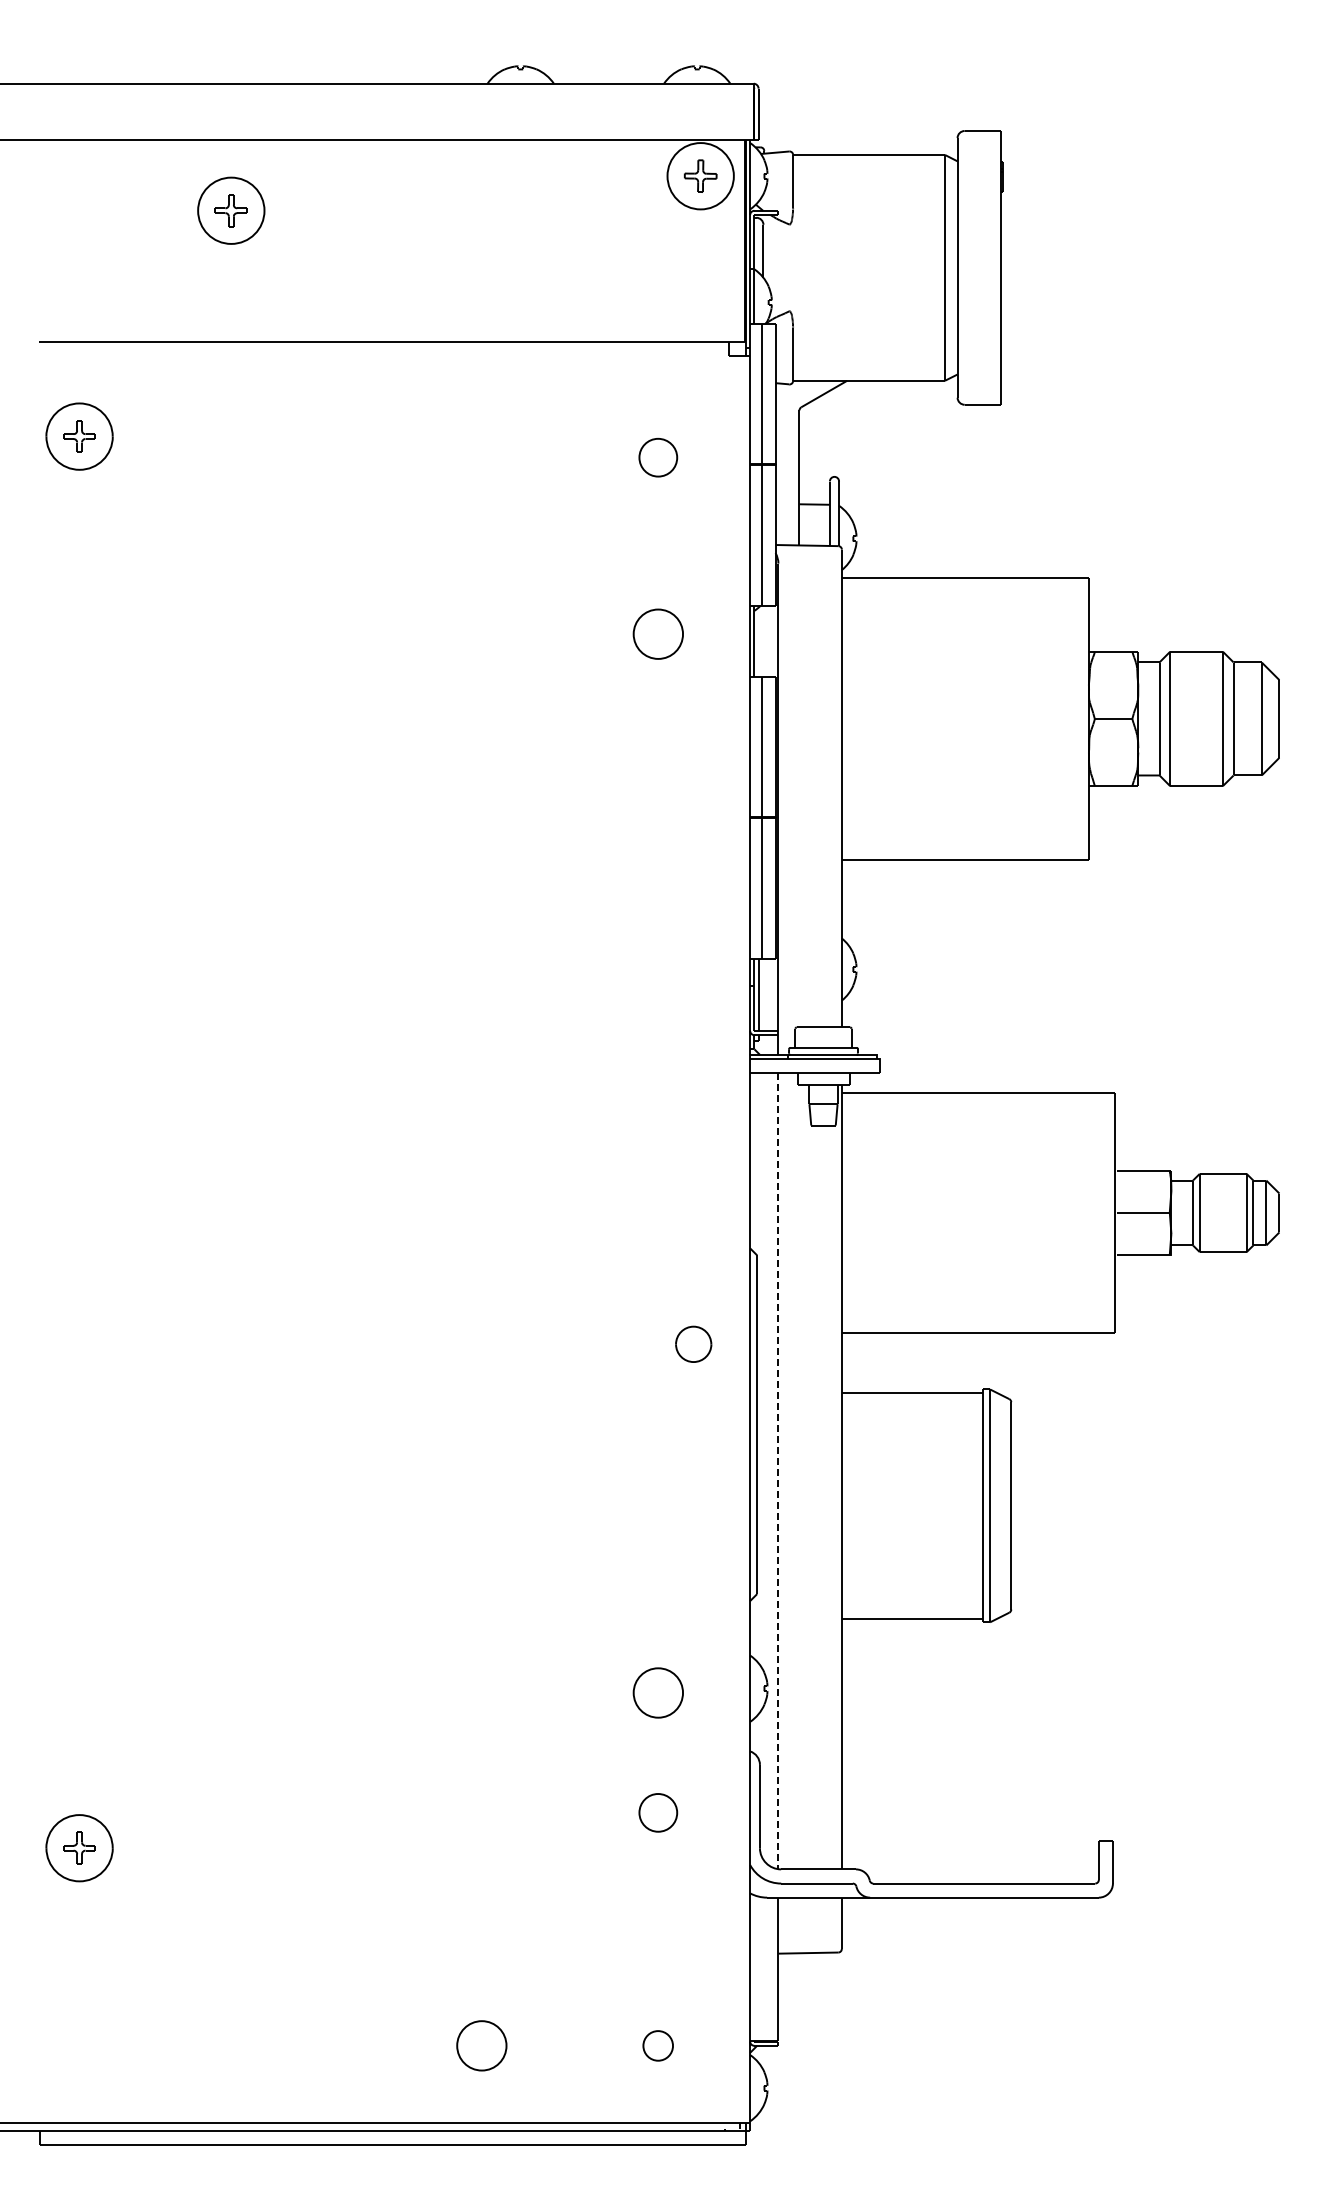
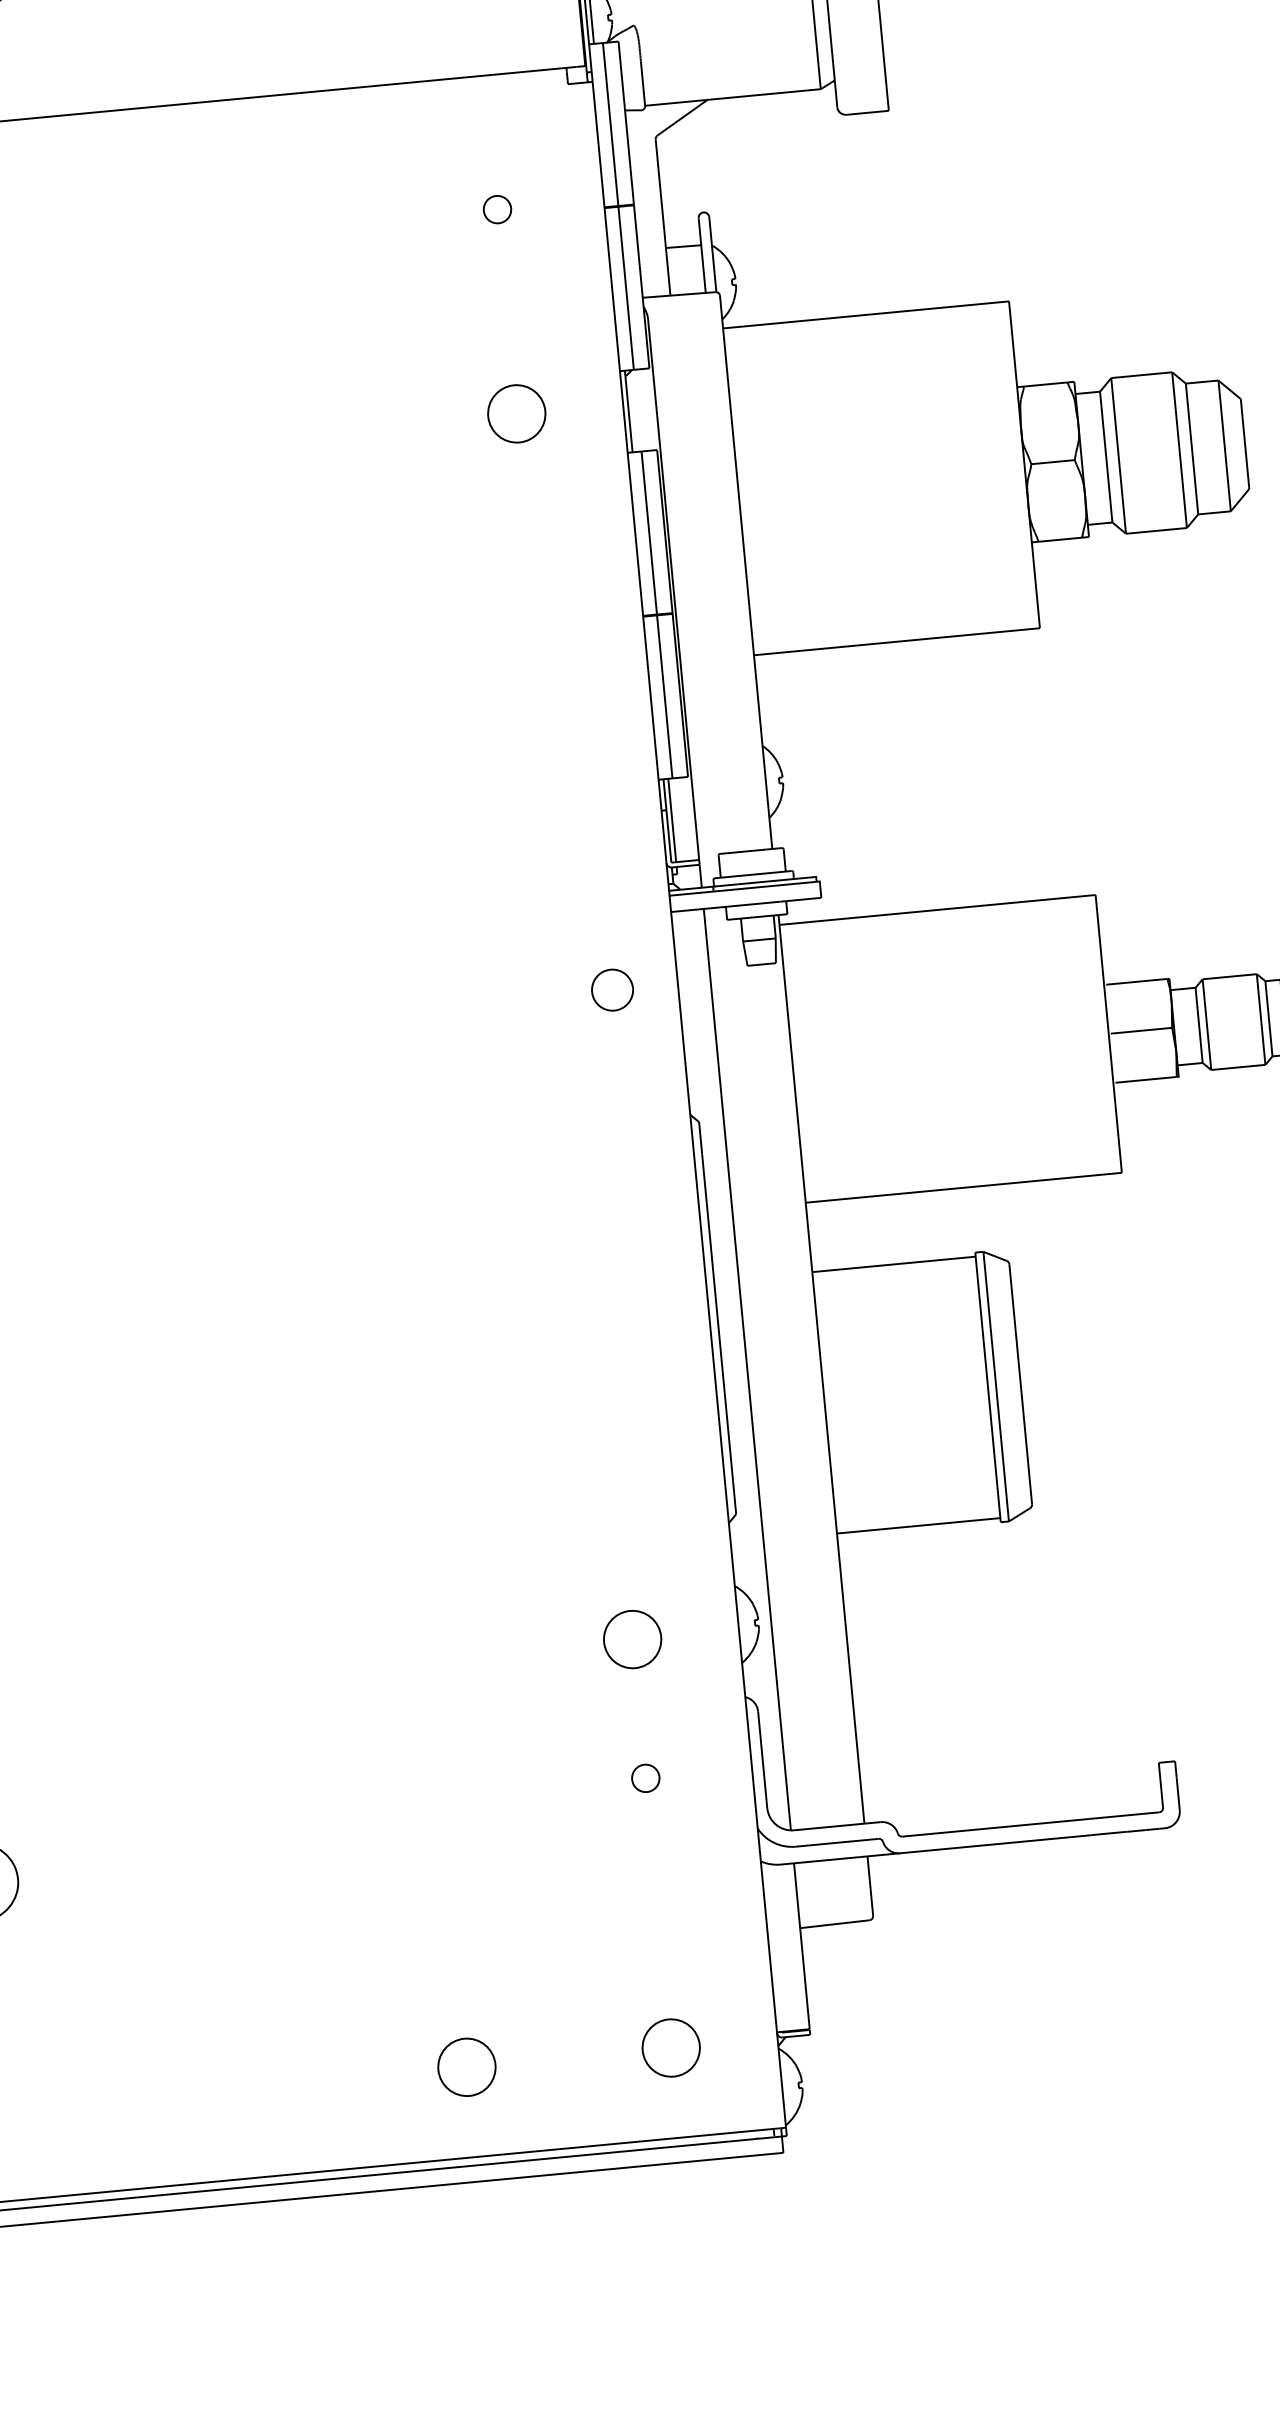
part: (658, 457) -> (497, 209), size x0.62
part: (693, 1343) -> (612, 989), moved
line: (778, 1471) -> (747, 1369), dashed -> solid
part: (658, 1812) -> (645, 1777), size x0.62
part: (657, 2045) -> (670, 2047), size x1.67

